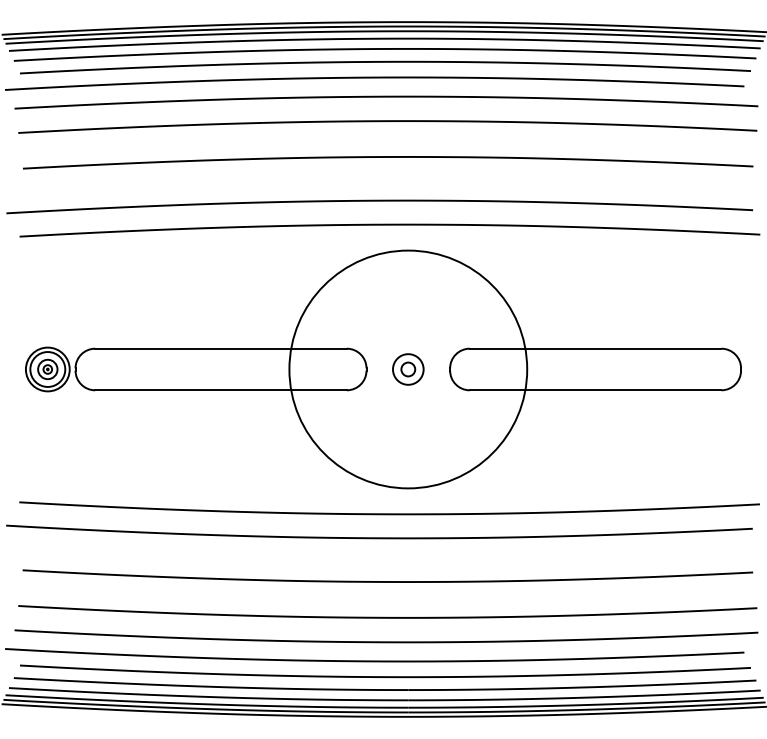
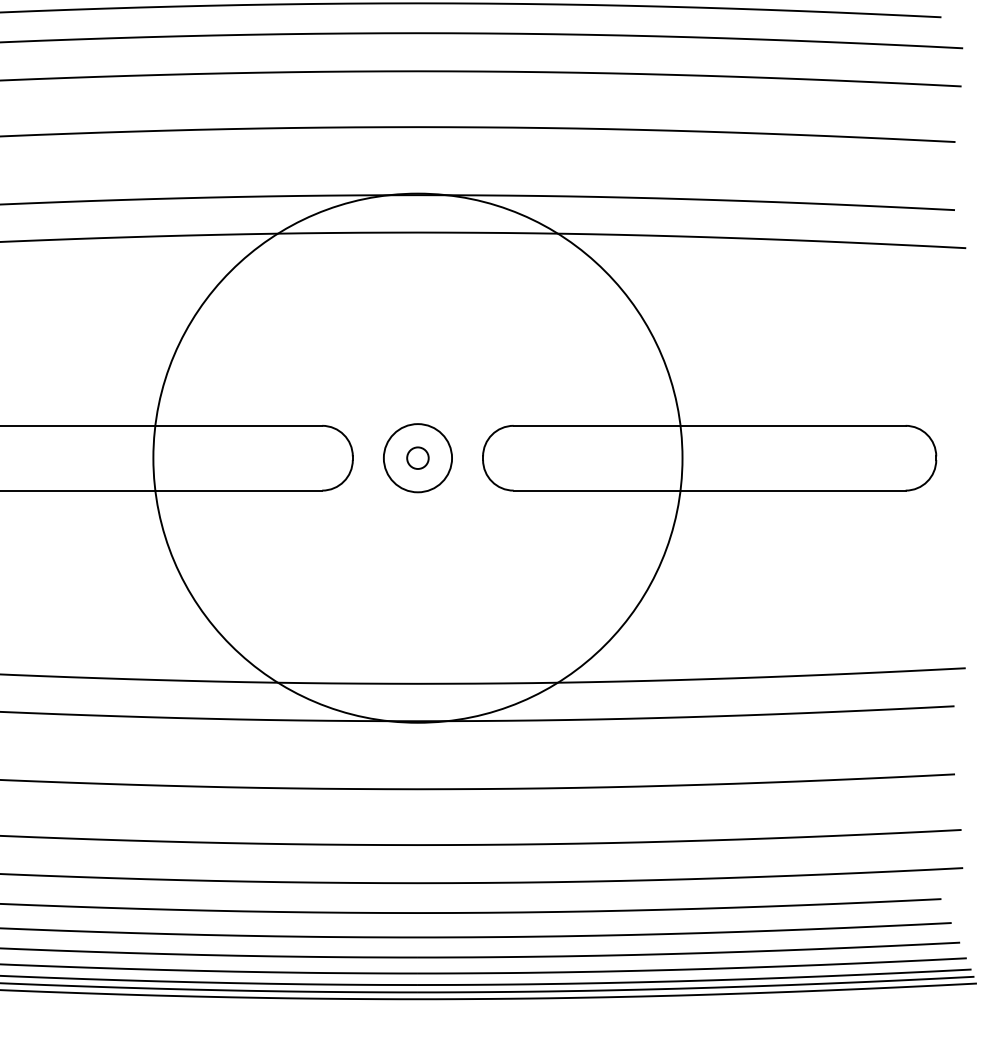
circle: (408, 369) -> (418, 458), size x1.43
circle: (408, 369) -> (418, 458), size x1.43

